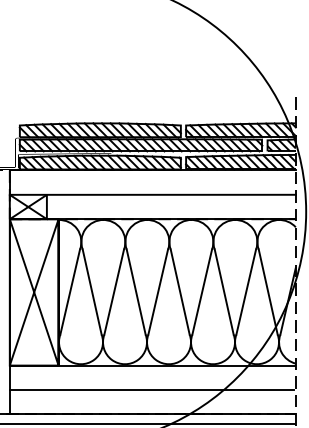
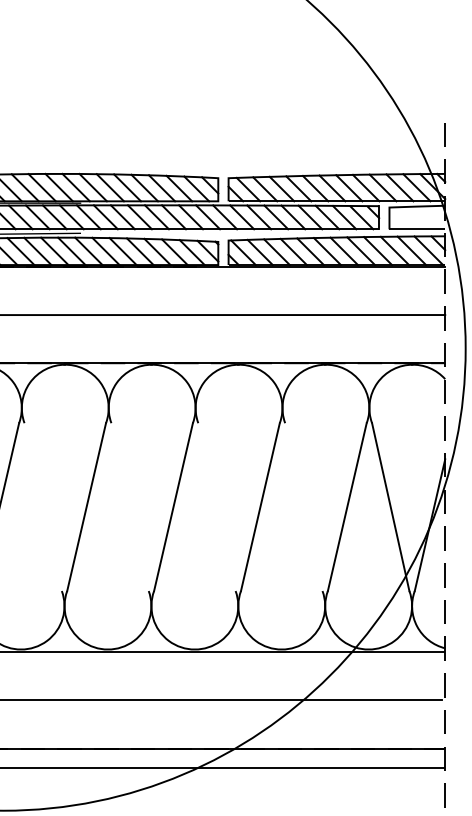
hatch: (281, 145) -> (416, 217), removed
line: (91, 291) -> (41, 505), removed
line: (135, 291) -> (128, 505), removed
line: (179, 291) -> (215, 505), removed
line: (223, 291) -> (302, 505), removed

